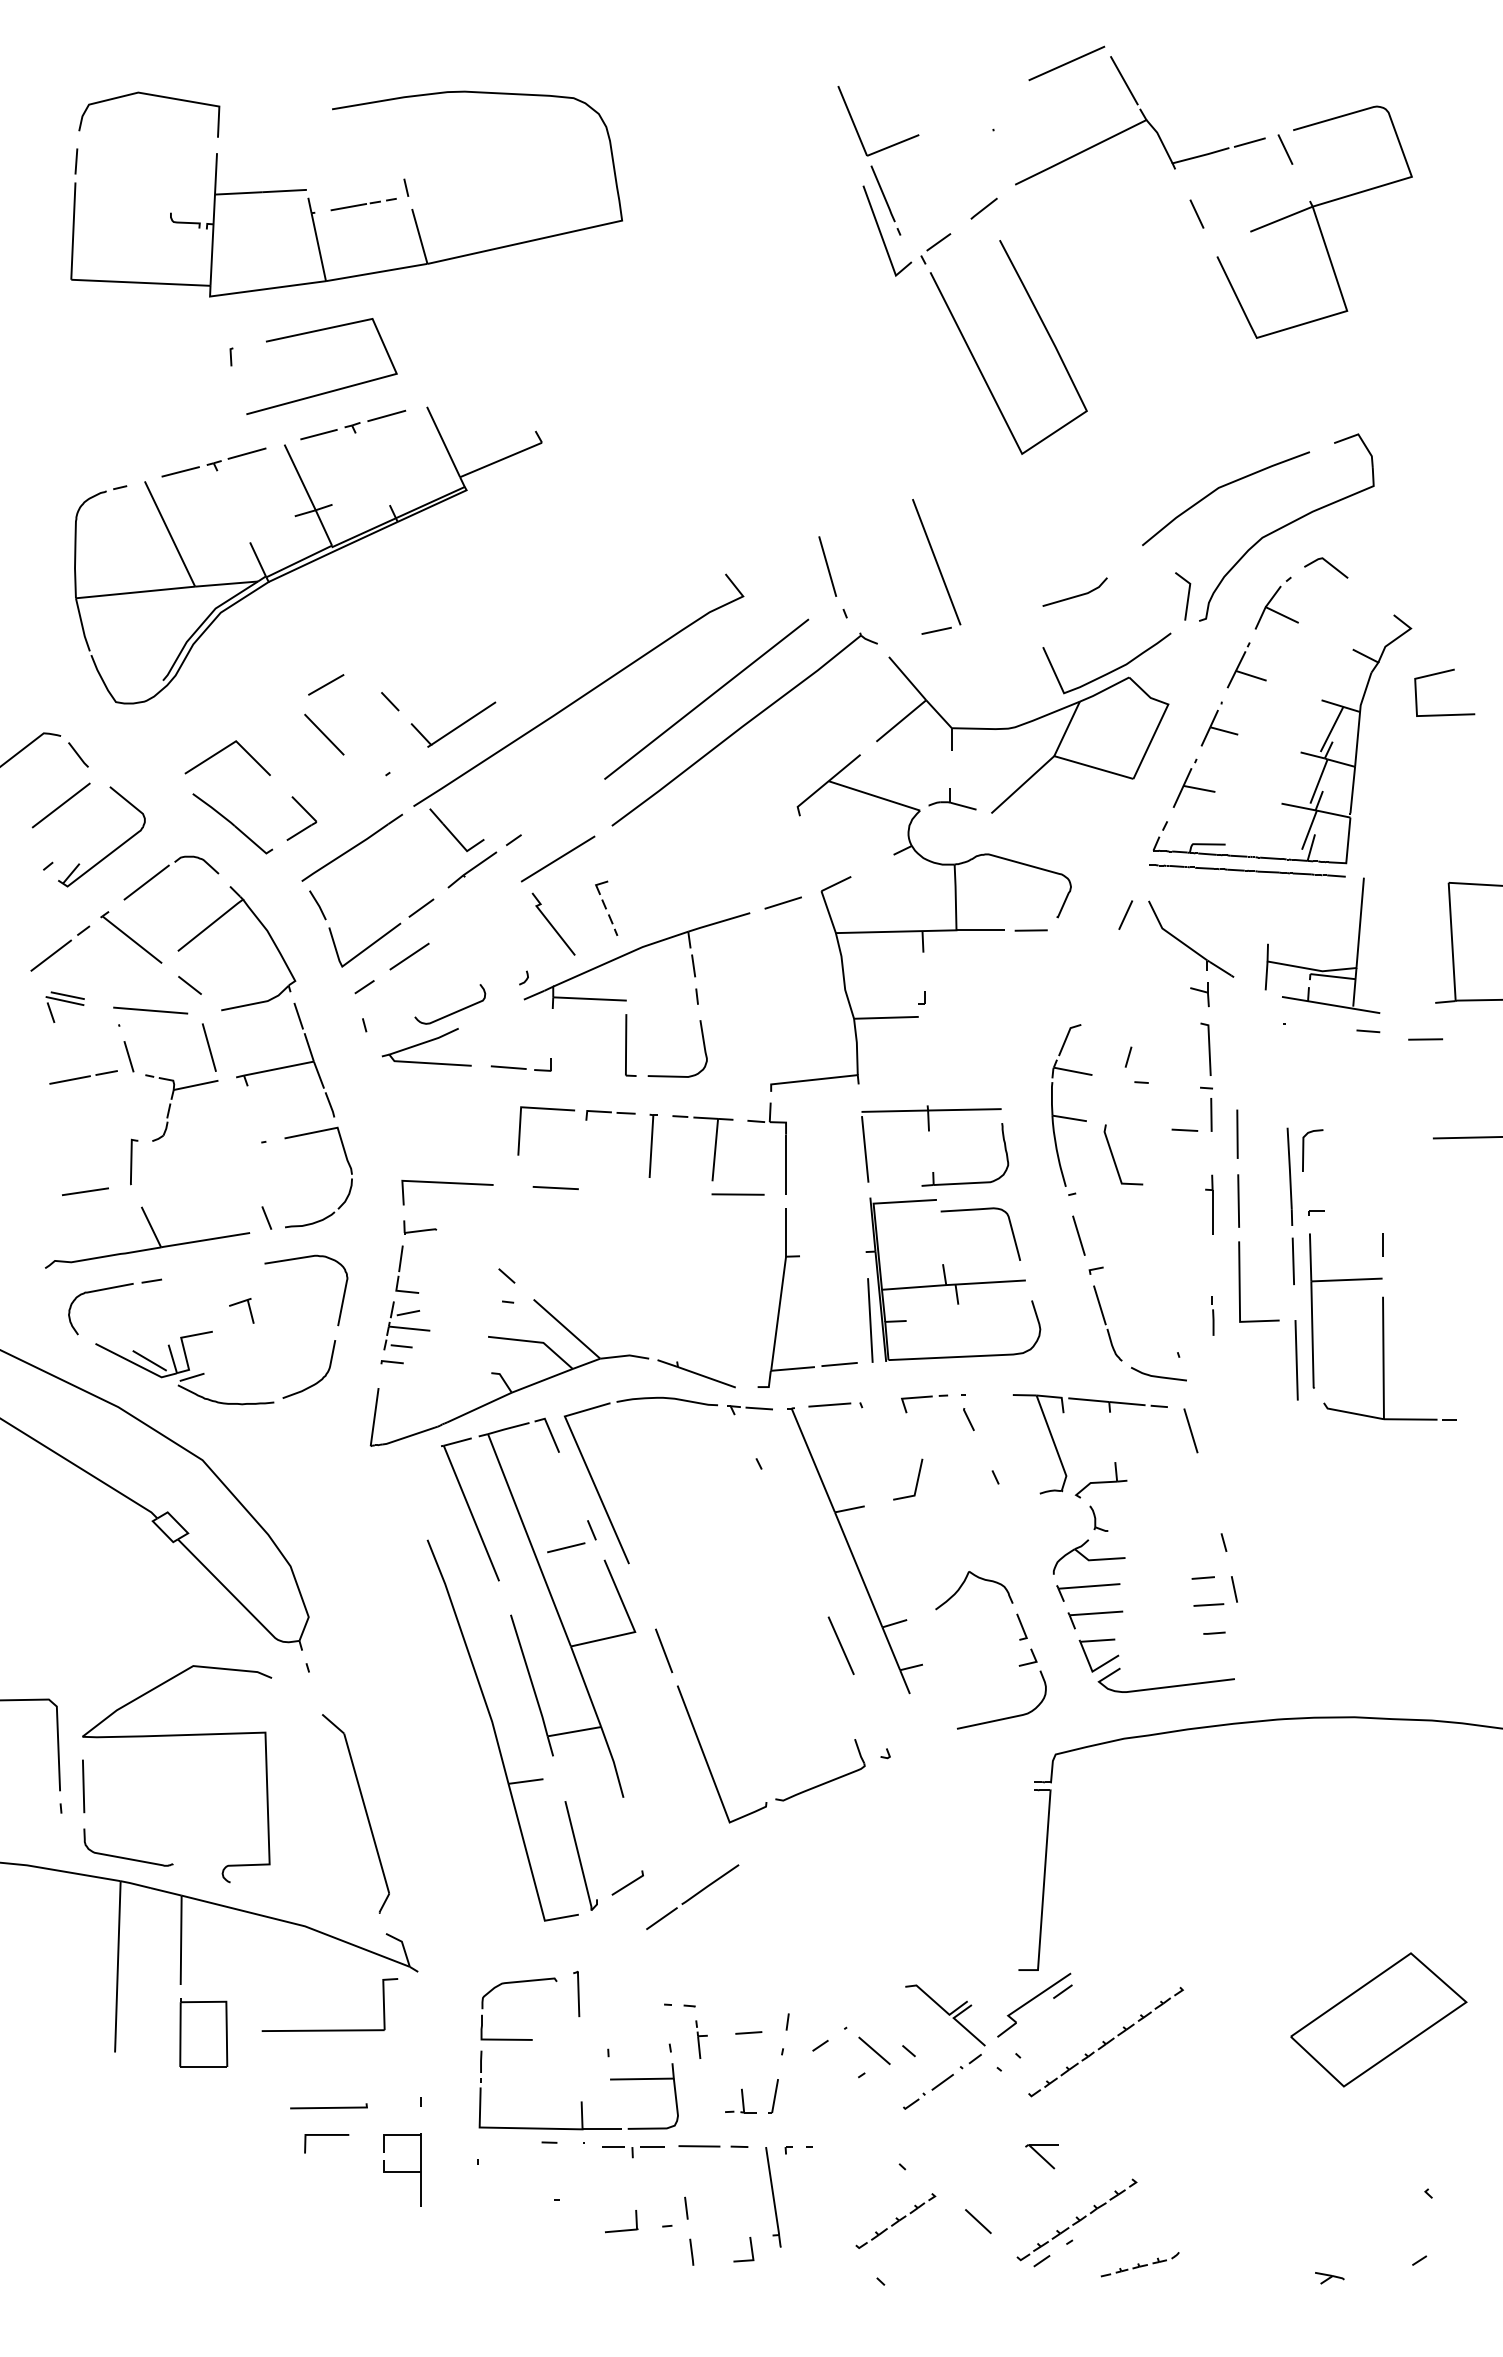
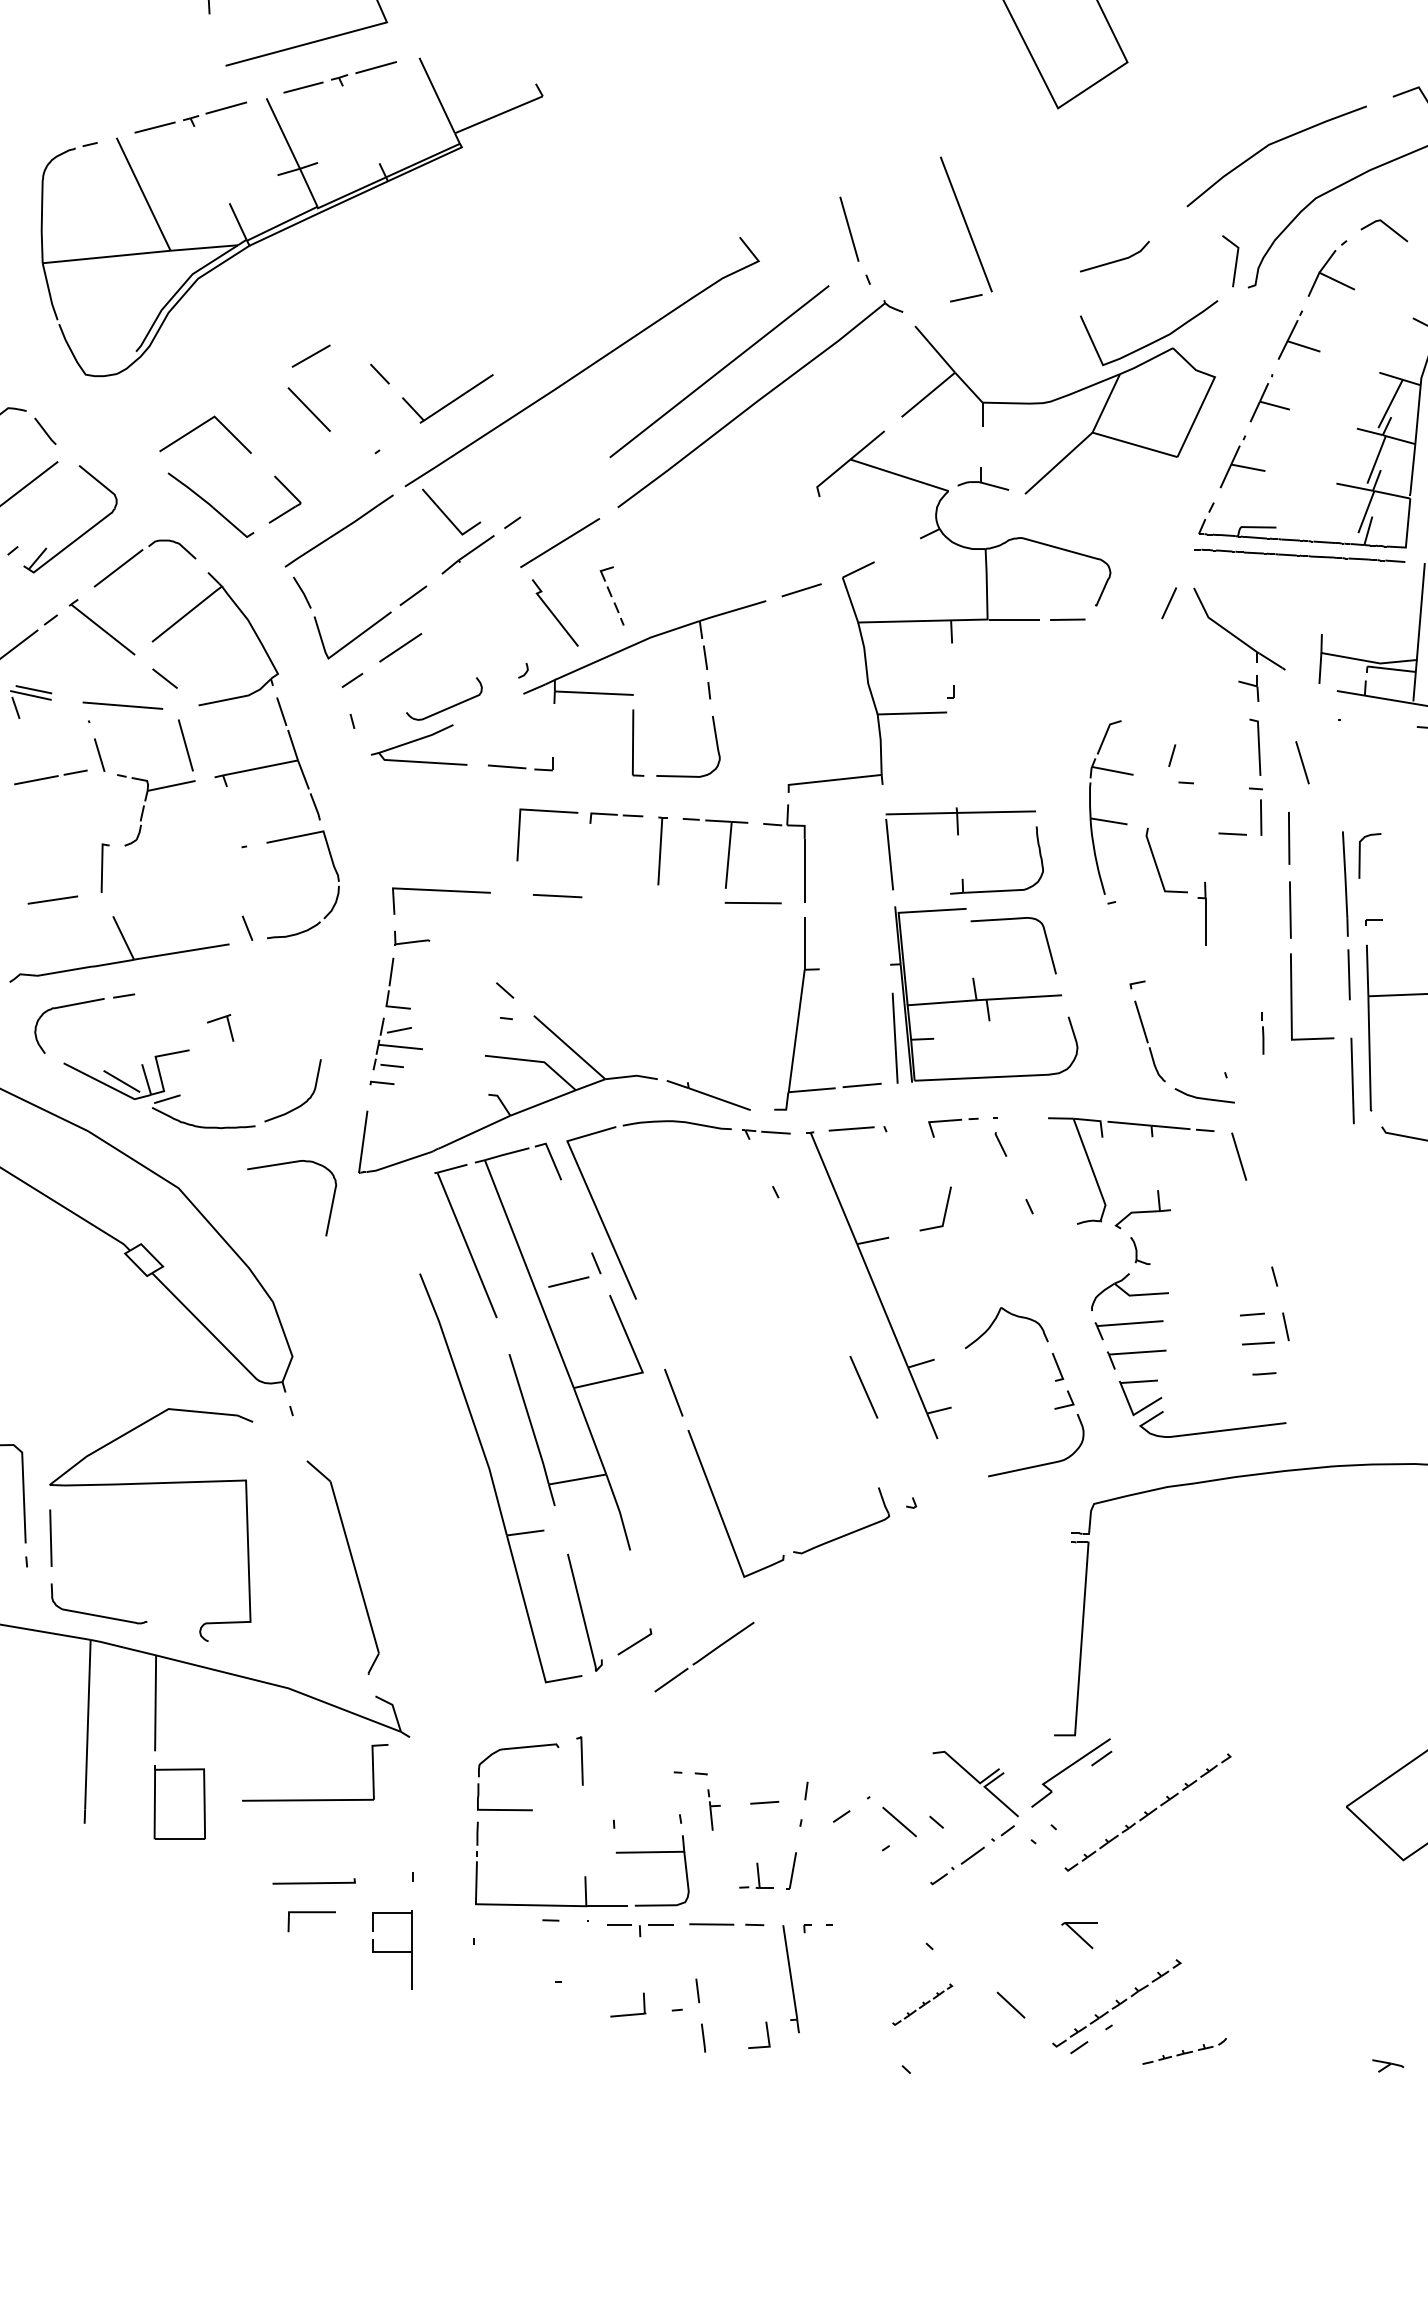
part: (1209, 1204) -> (1202, 913), moved
line: (1078, 1235) -> (1302, 762), moved
curve: (299, 1259) -> (284, 1164), moved
part: (895, 2220) -> (922, 2004), size x0.7

